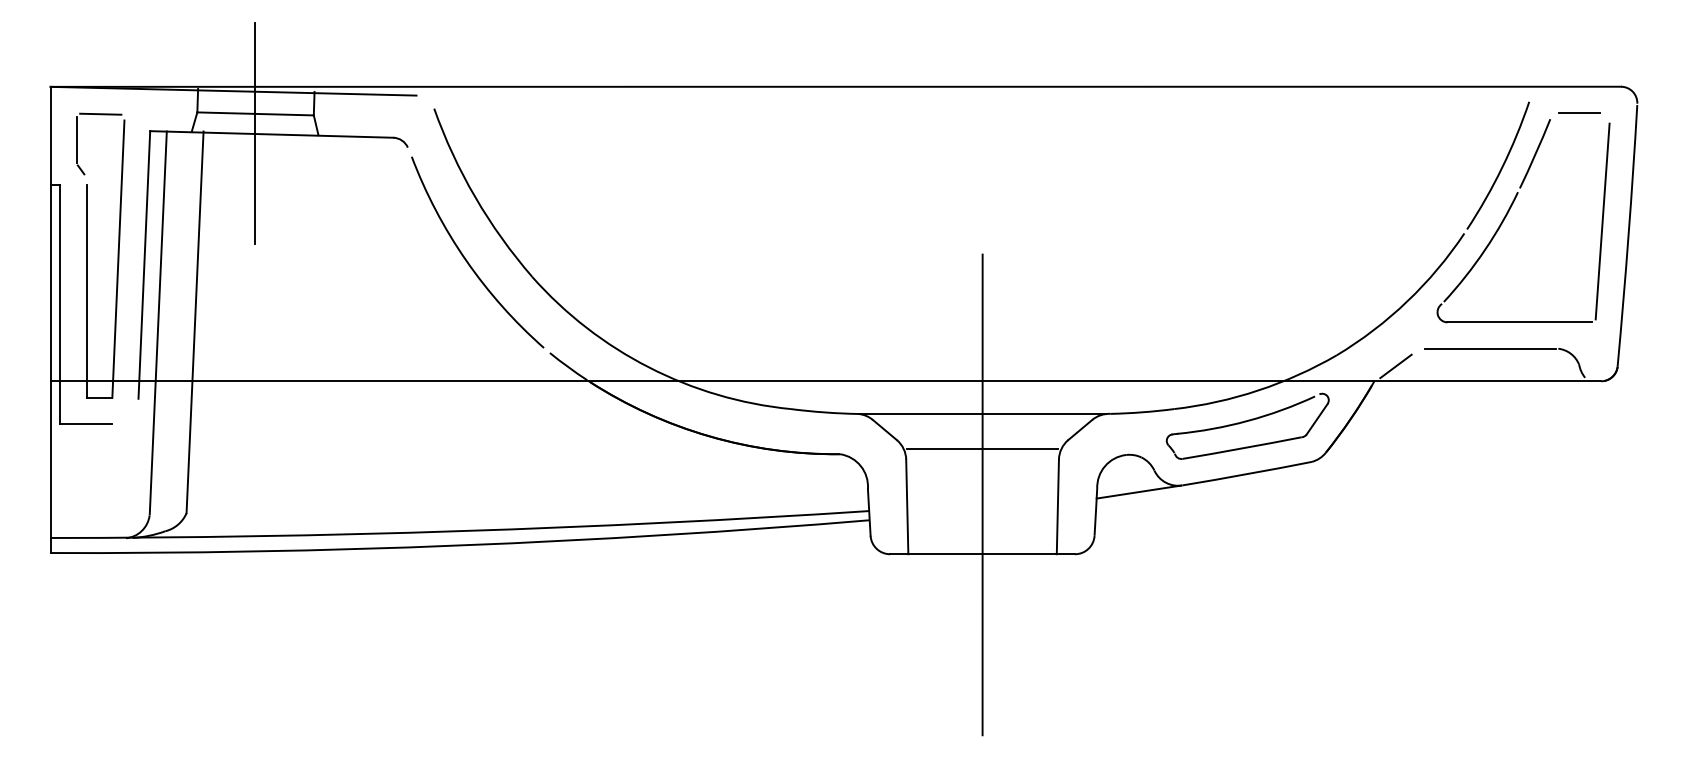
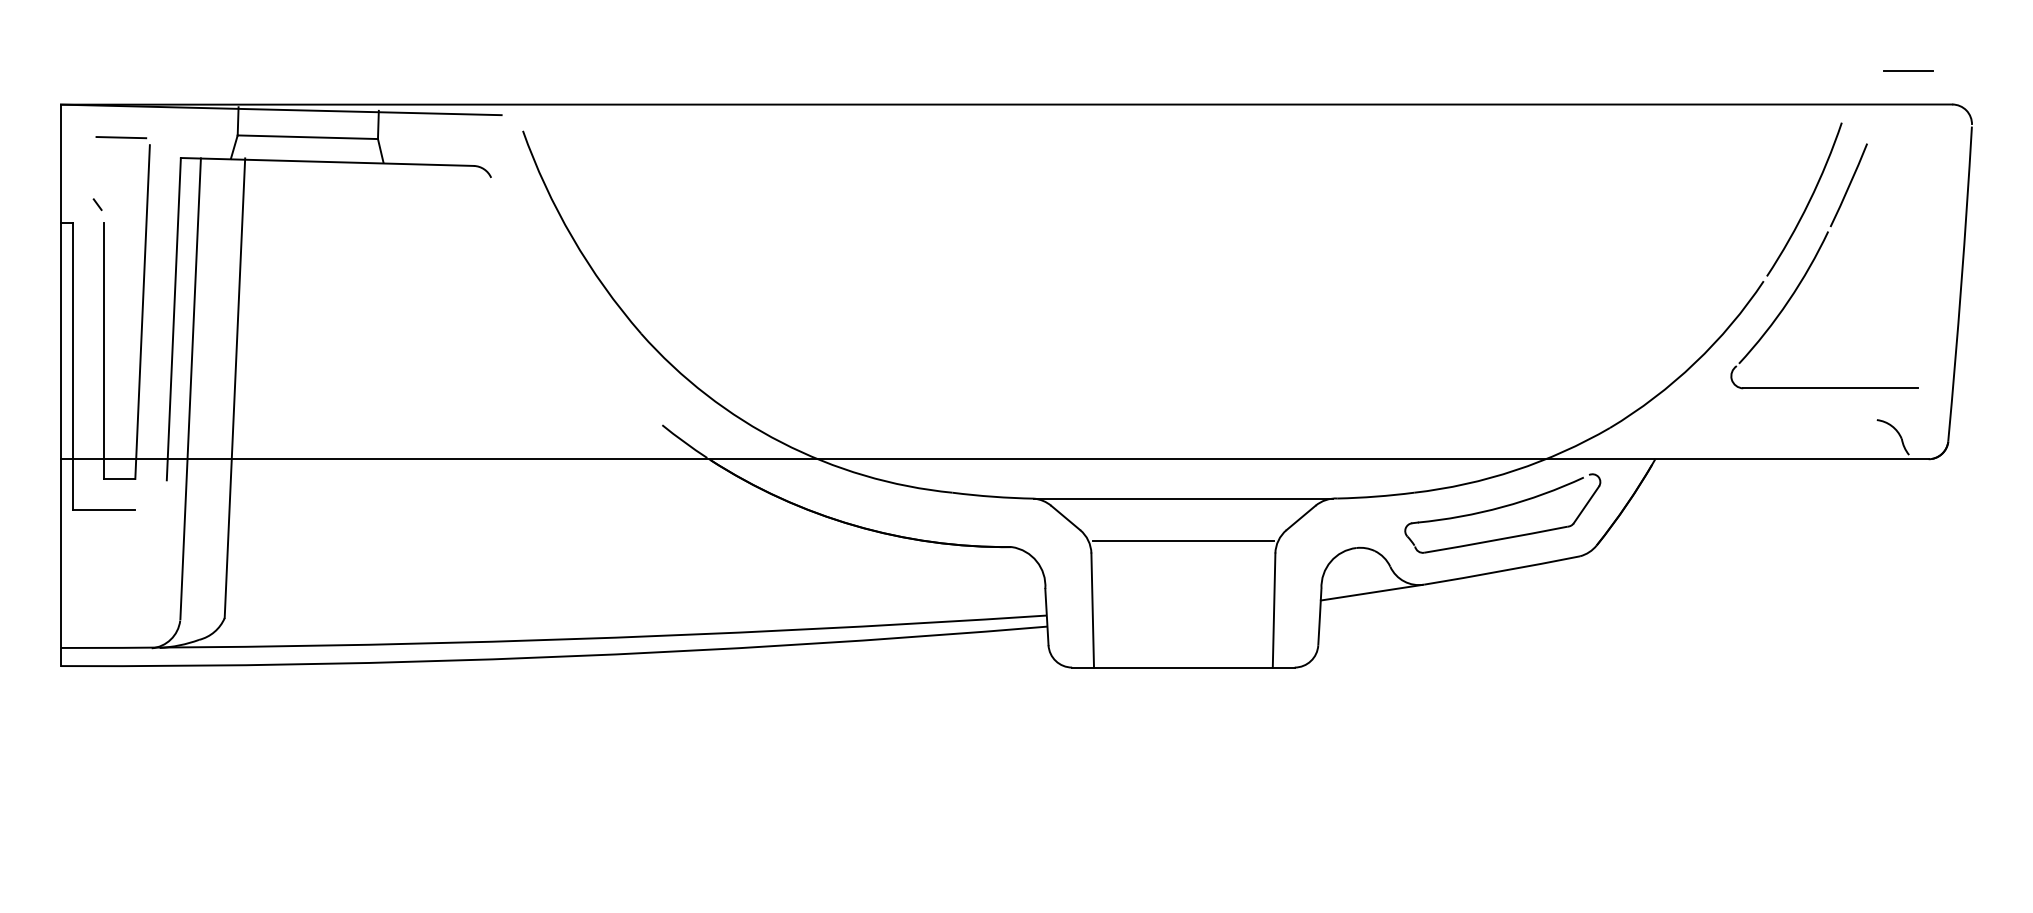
line: (1579, 112) -> (1908, 70), moved
line: (255, 133) -> (307, 160), removed
line: (76, 139) -> (92, 168), removed
line: (1602, 221) -> (1929, 266), removed
arc: (466, 258) -> (561, 311), removed
line: (1489, 348) -> (1794, 419), removed
line: (1396, 366) -> (1681, 441), removed
line: (982, 494) -> (1183, 595), removed

